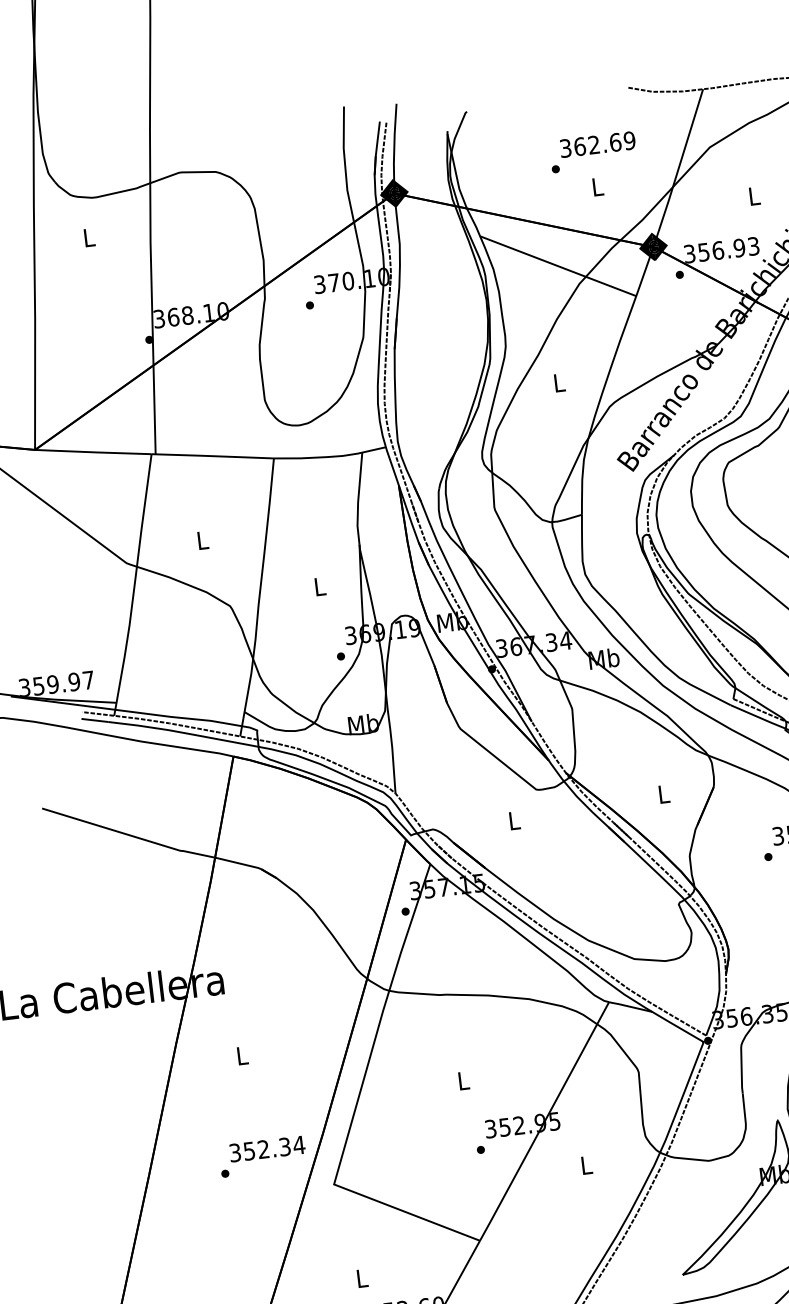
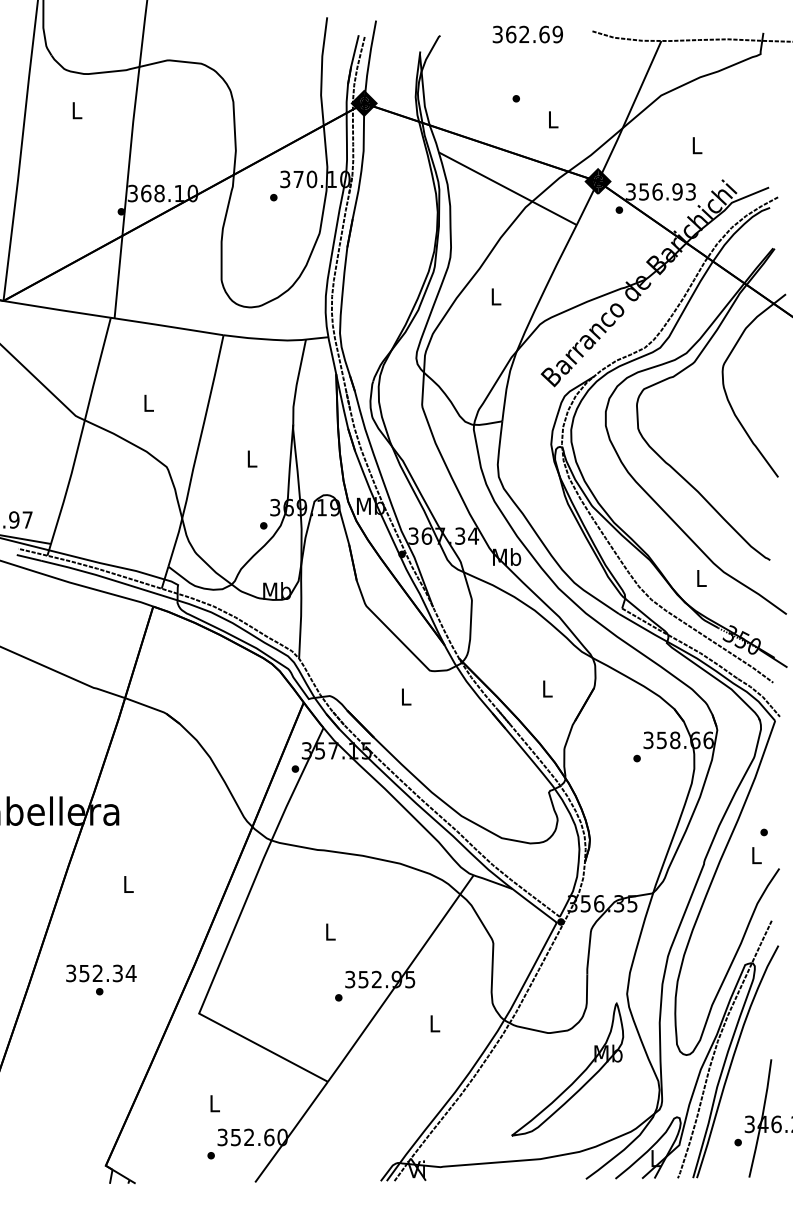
text: (597, 144) -> (527, 34), moved
text: (267, 1149) -> (101, 973), moved

